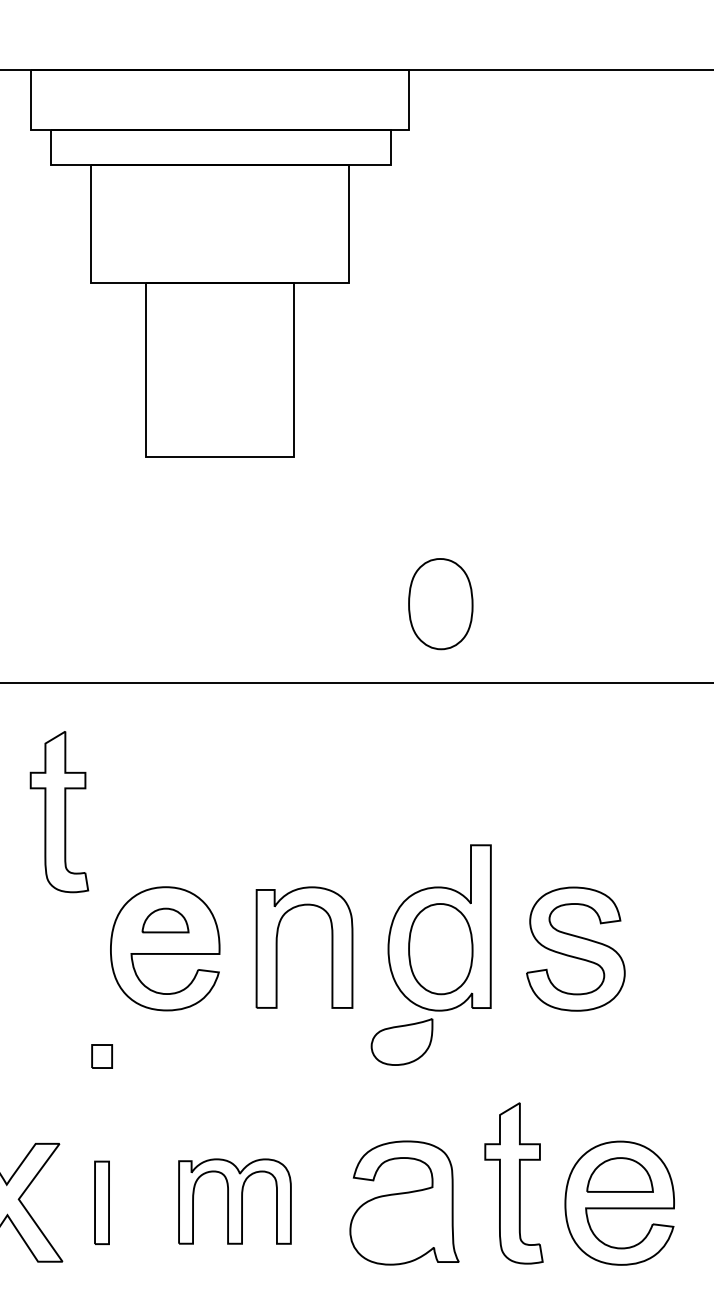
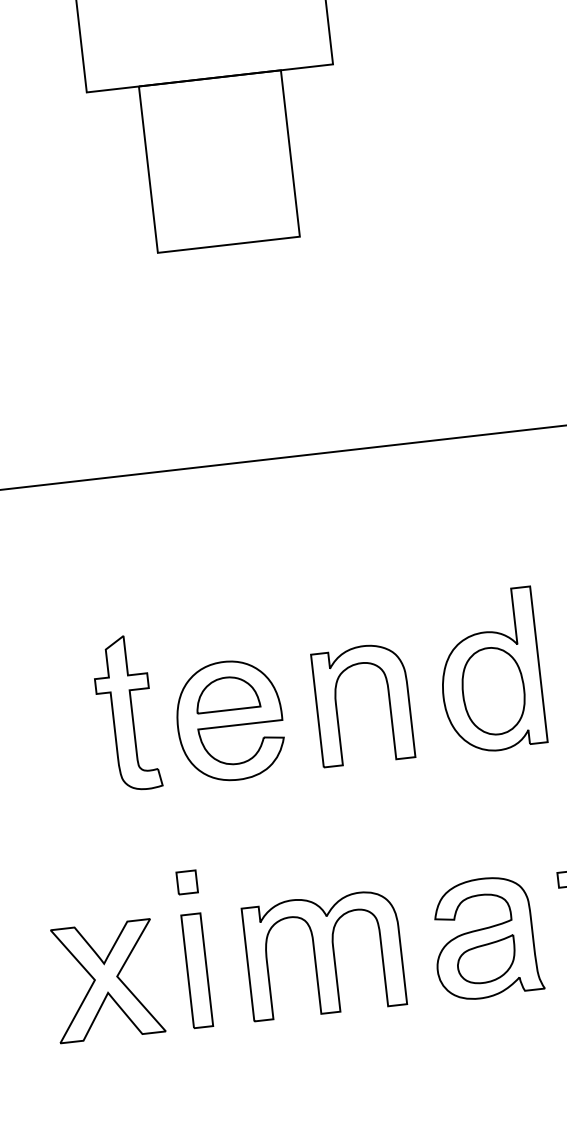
part: (440, 604) -> (455, 361), removed
part: (59, 812) -> (126, 714), moved
part: (165, 920) -> (227, 693), size x1.43
part: (401, 1041) -> (486, 959), moved
part: (101, 1056) -> (186, 882), moved
part: (234, 1201) -> (323, 955), size x1.43
part: (101, 1202) -> (196, 970), size x1.43

